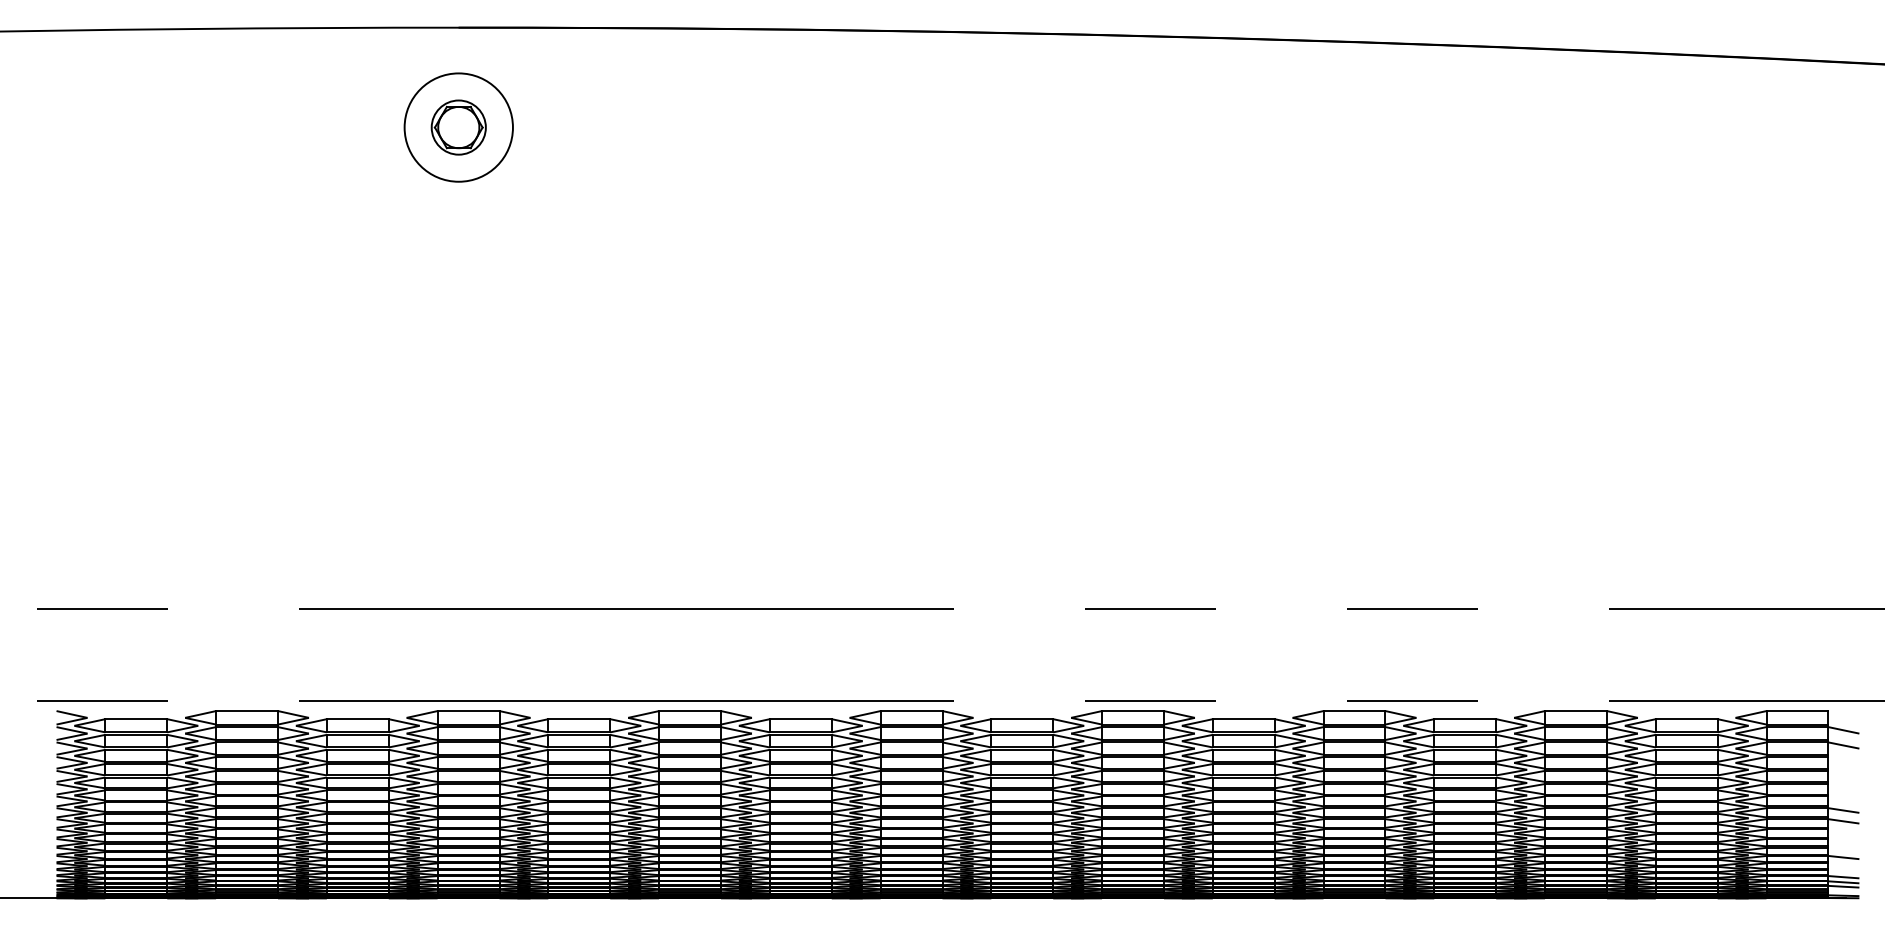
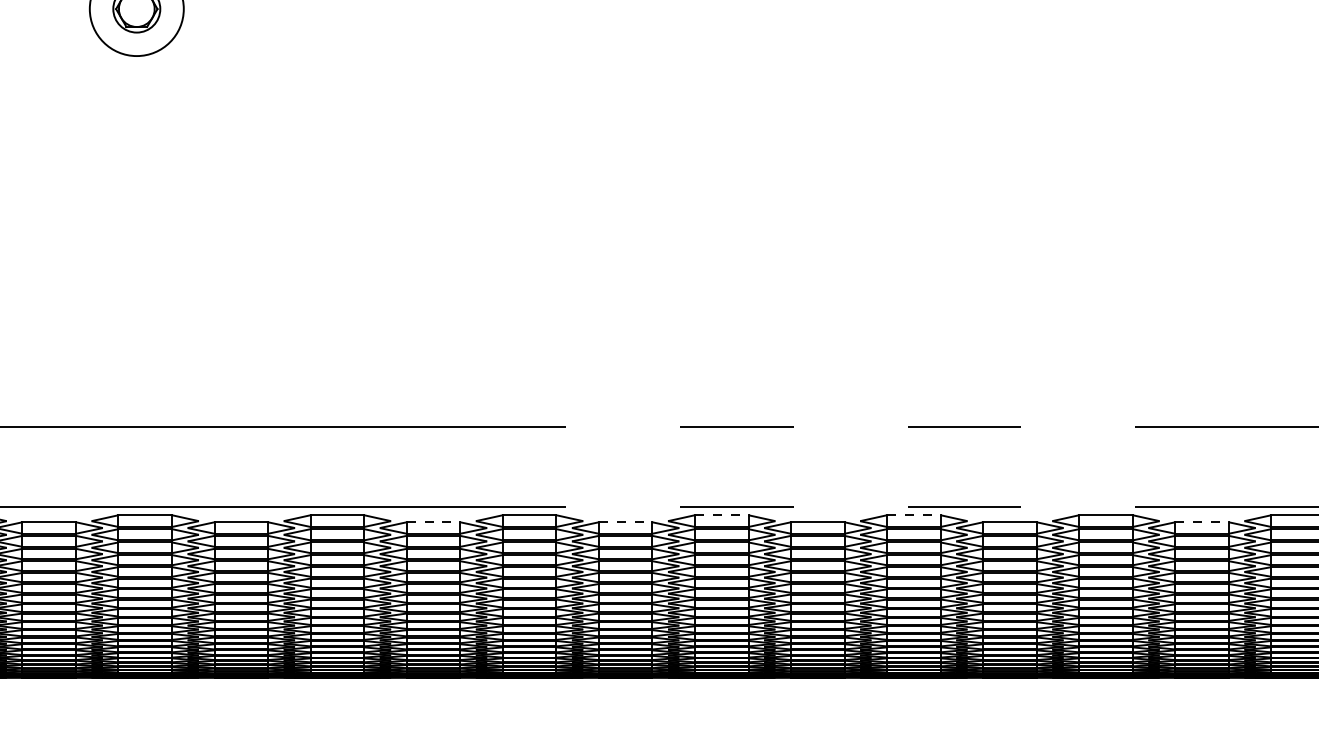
line: (1133, 711) -> (722, 515), solid -> dashed
line: (1354, 711) -> (913, 515), solid -> dashed
line: (800, 719) -> (433, 522), solid -> dashed
line: (1022, 719) -> (625, 522), solid -> dashed
line: (1686, 719) -> (1201, 522), solid -> dashed

